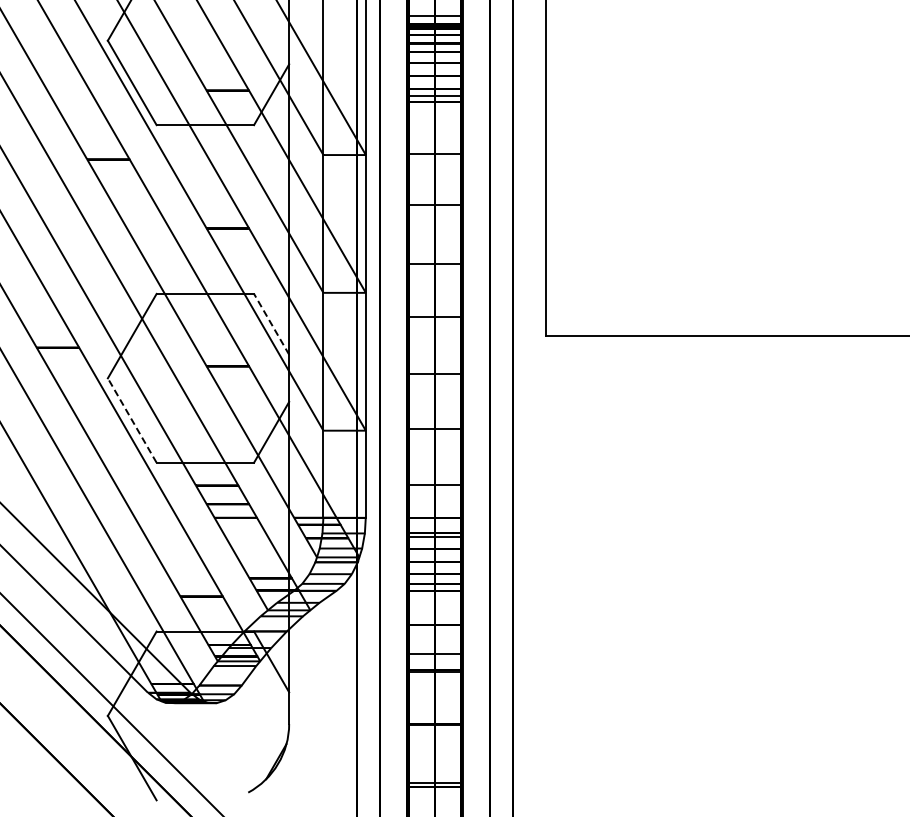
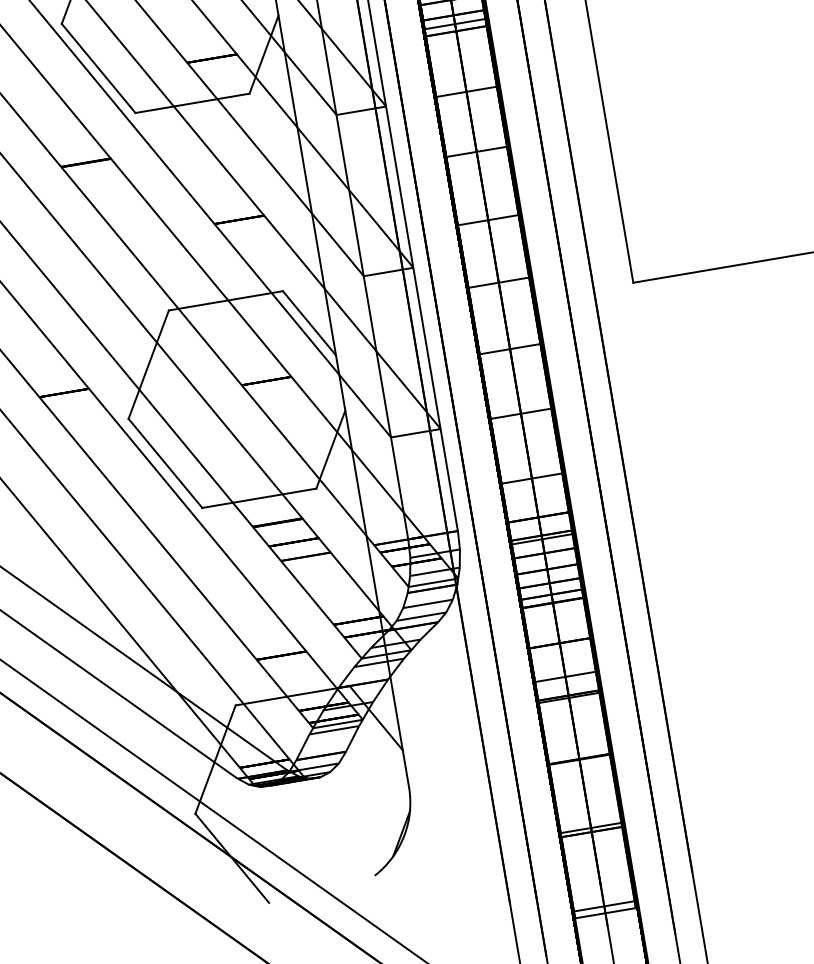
line: (271, 323) -> (309, 322), dashed -> solid
line: (132, 420) -> (165, 463), dashed -> solid

